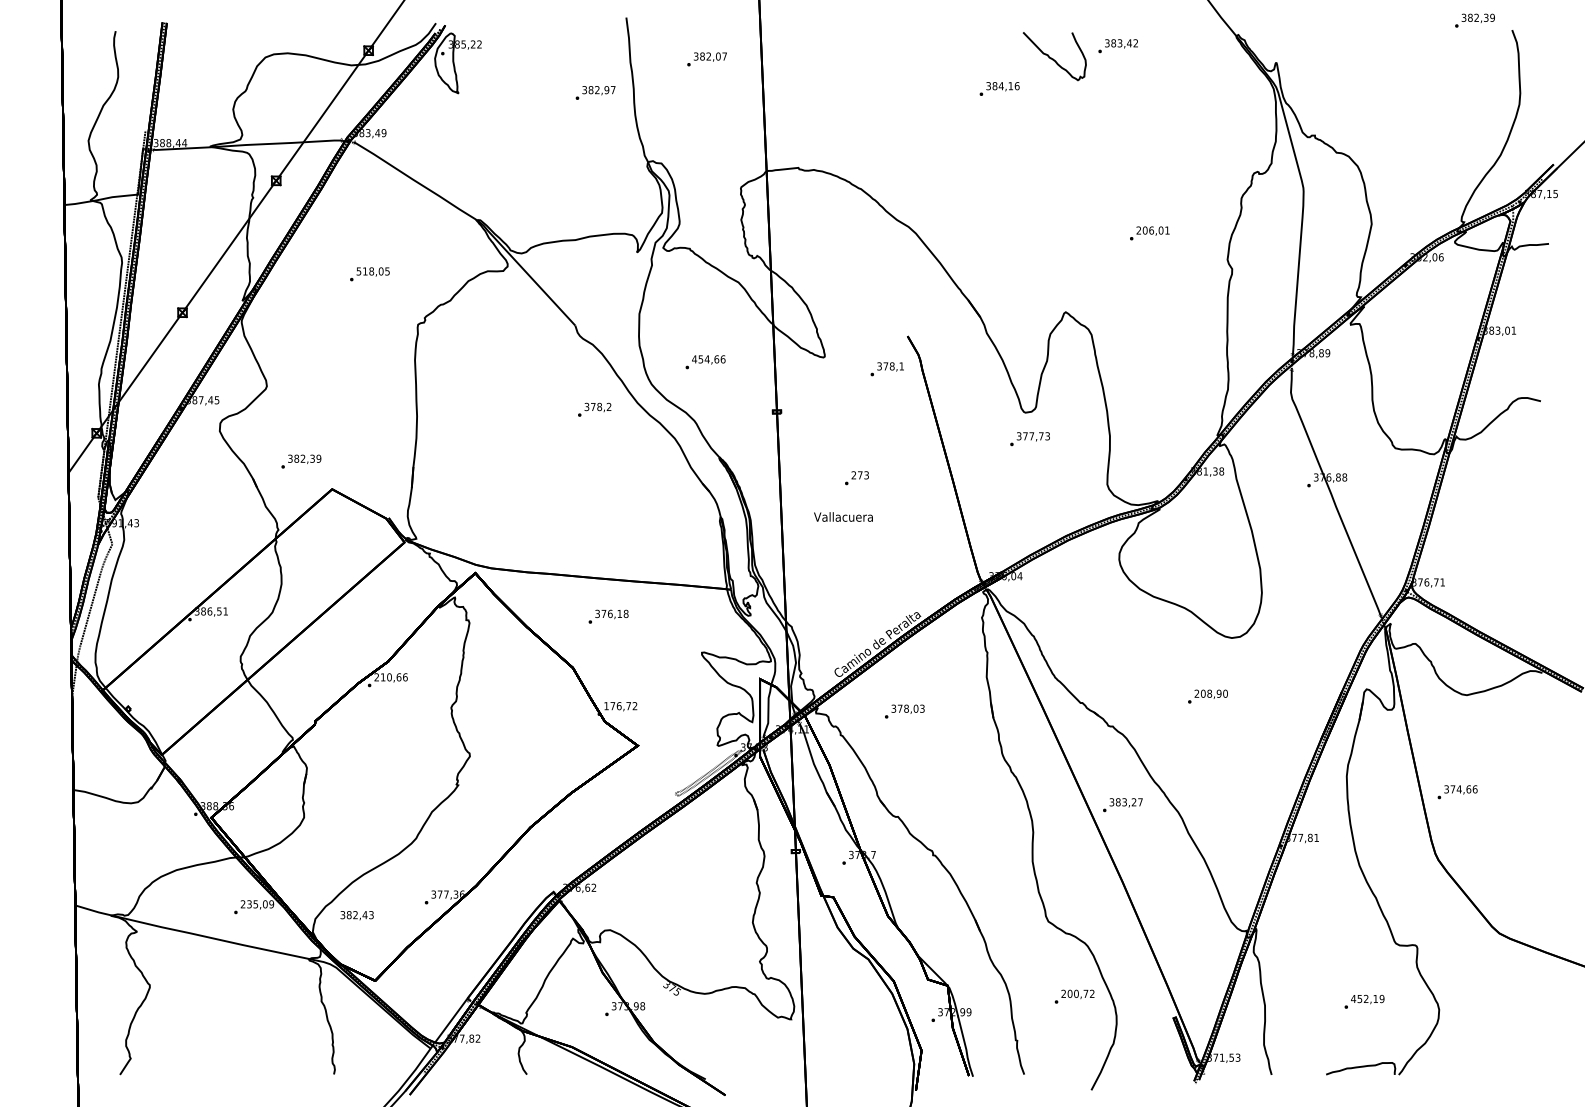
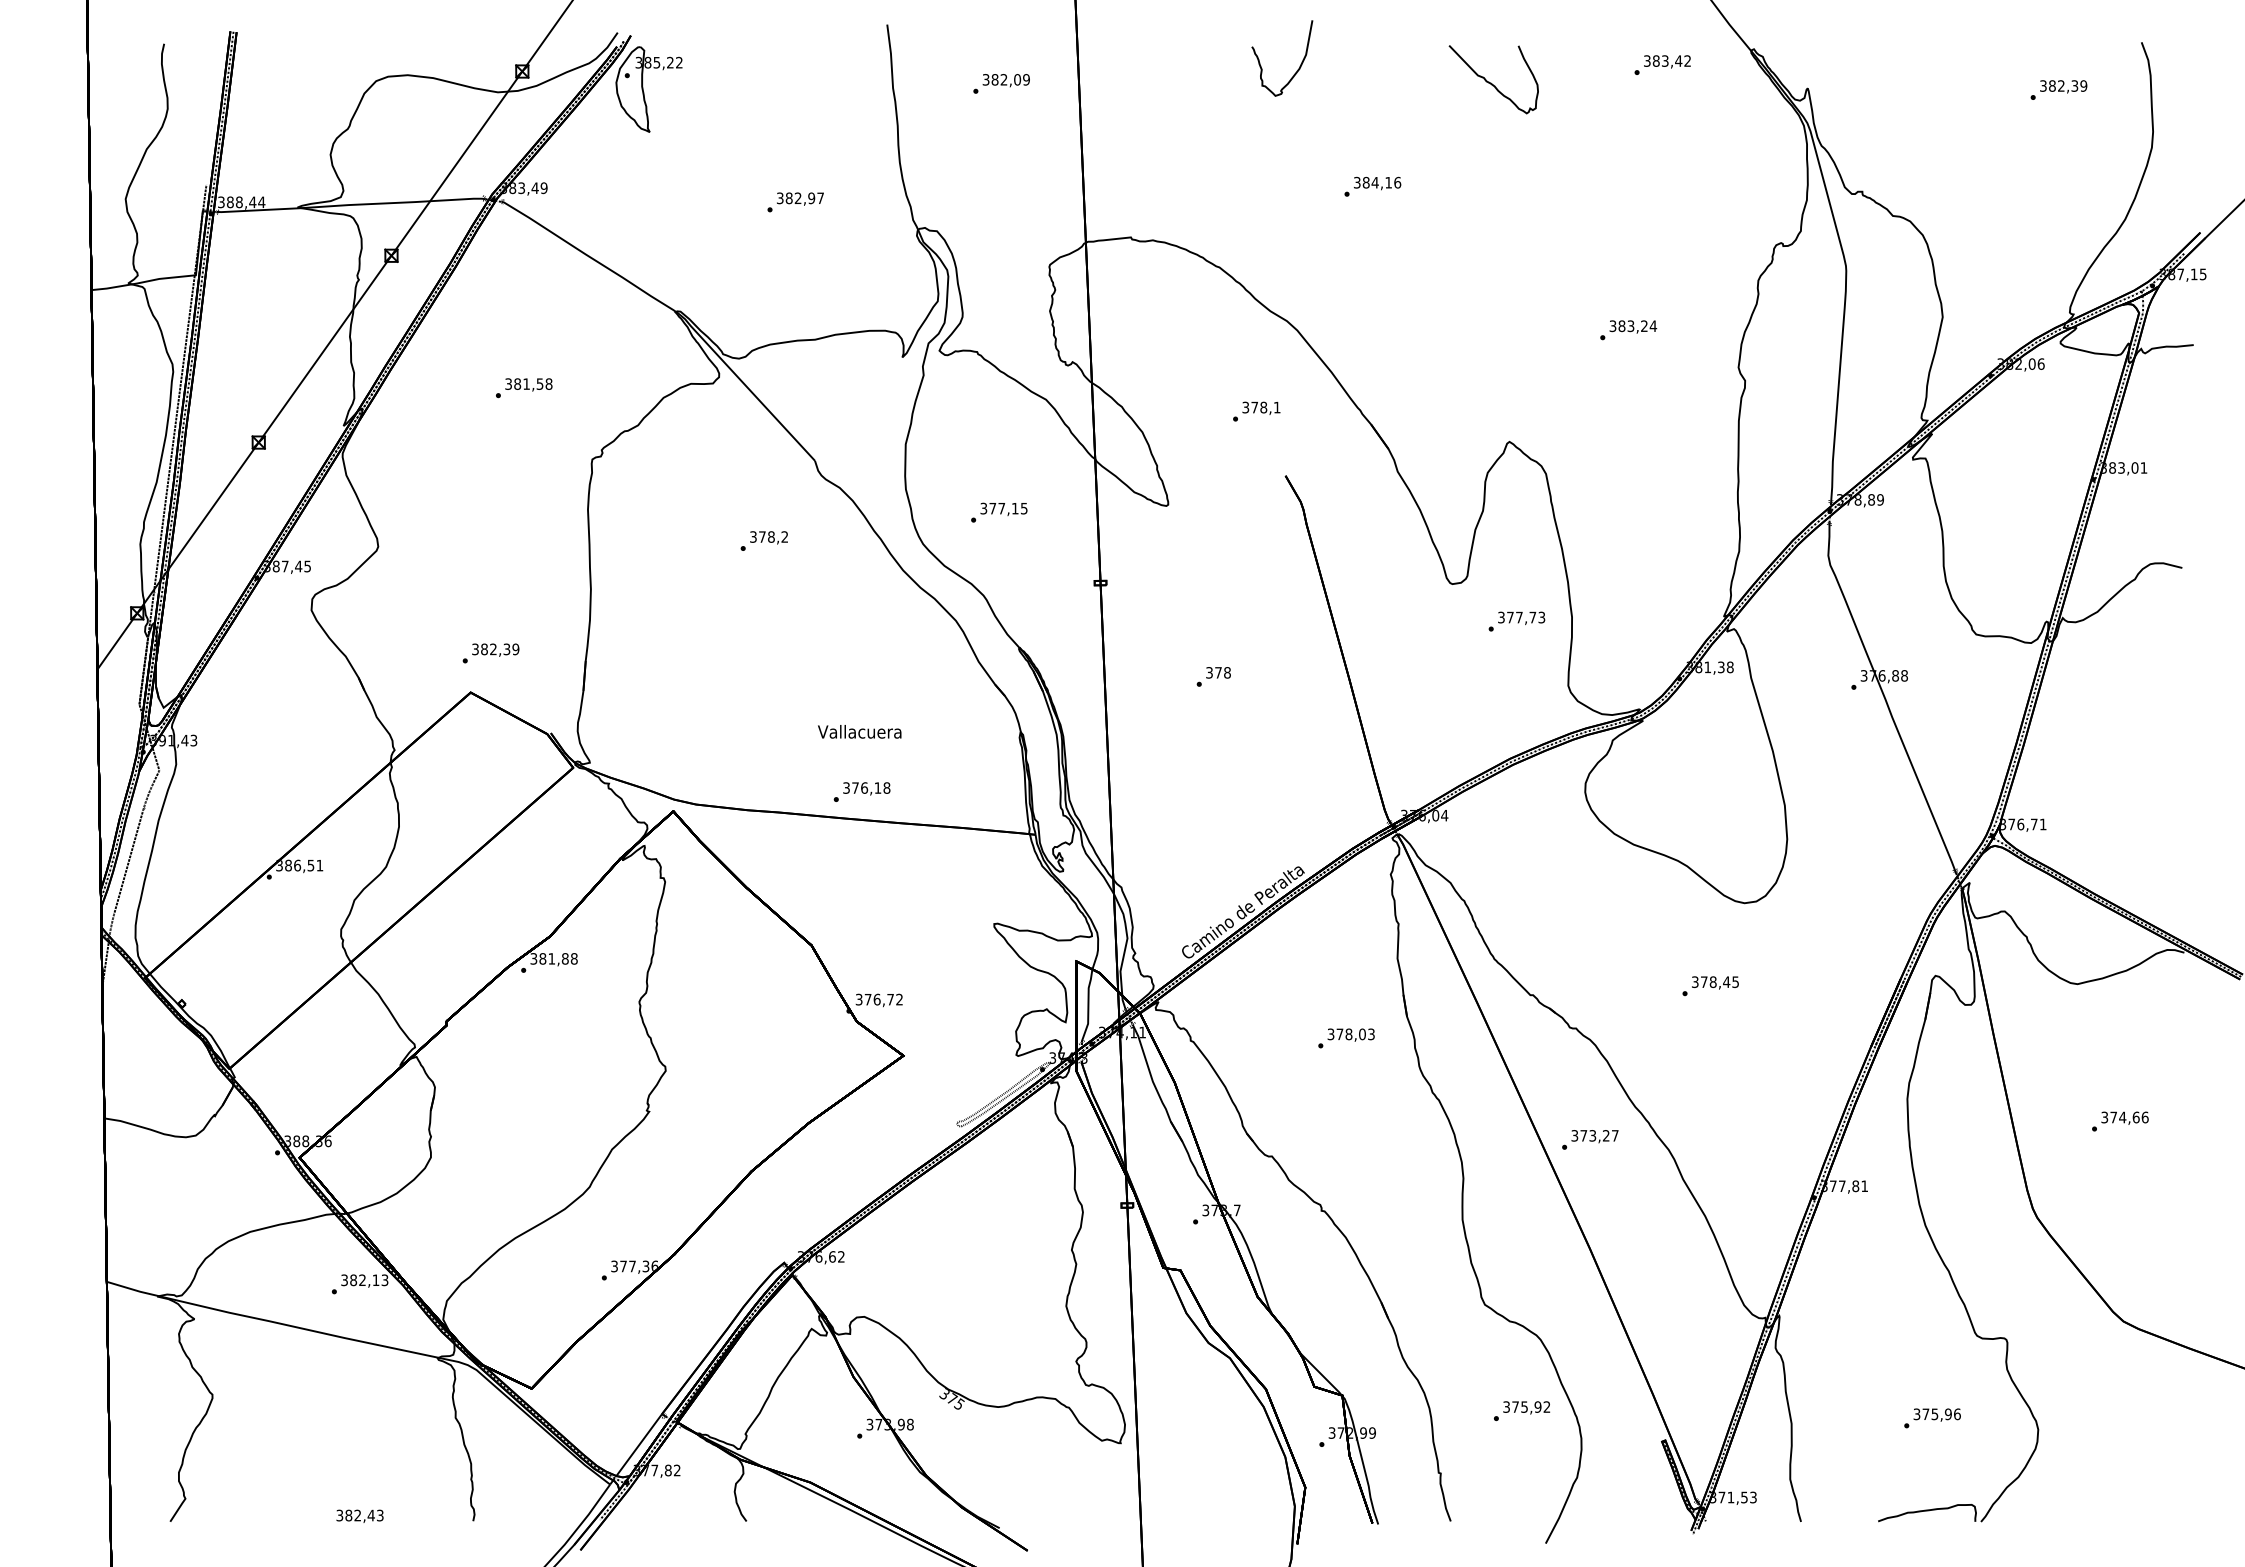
text: (1474, 20) -> (2058, 89), moved
text: (1118, 45) -> (1662, 64), moved
curve: (916, 49) -> (1297, 69), added
text: (724, 56) -> (1026, 79), 382,07 -> 382,09
text: (999, 88) -> (1372, 186), moved
text: (595, 93) -> (795, 202), moved
text: (1153, 230) -> (1633, 326), 206,01 -> 383,24
text: (373, 271) -> (528, 383), 518,05 -> 381,58
text: (708, 359) -> (1003, 508), 454,66 -> 377,15
text: (887, 369) -> (1256, 411), moved
text: (594, 409) -> (763, 540), moved
text: (1029, 439) -> (1516, 621), moved
text: (300, 461) -> (490, 653), moved
text: (860, 475) -> (1218, 672), 273 -> 378
text: (843, 516) -> (859, 731), moved
text: (608, 616) -> (861, 791), moved
text: (390, 677) -> (553, 958), 210,66 -> 381,88
text: (1211, 694) -> (1715, 982), 208,90 -> 378,45
text: (606, 706) -> (858, 999), 176,72 -> 376,72
text: (904, 711) -> (1346, 1038), moved
text: (1457, 792) -> (2120, 1121), moved
text: (1118, 802) -> (1583, 1135), 383,27 -> 373,27
text: (257, 904) -> (364, 1280), 235,09 -> 382,13
text: (356, 915) -> (359, 1515), moved
text: (1074, 993) -> (1522, 1406), 200,72 -> 375,92
text: (1367, 999) -> (1936, 1414), 452,19 -> 375,96

